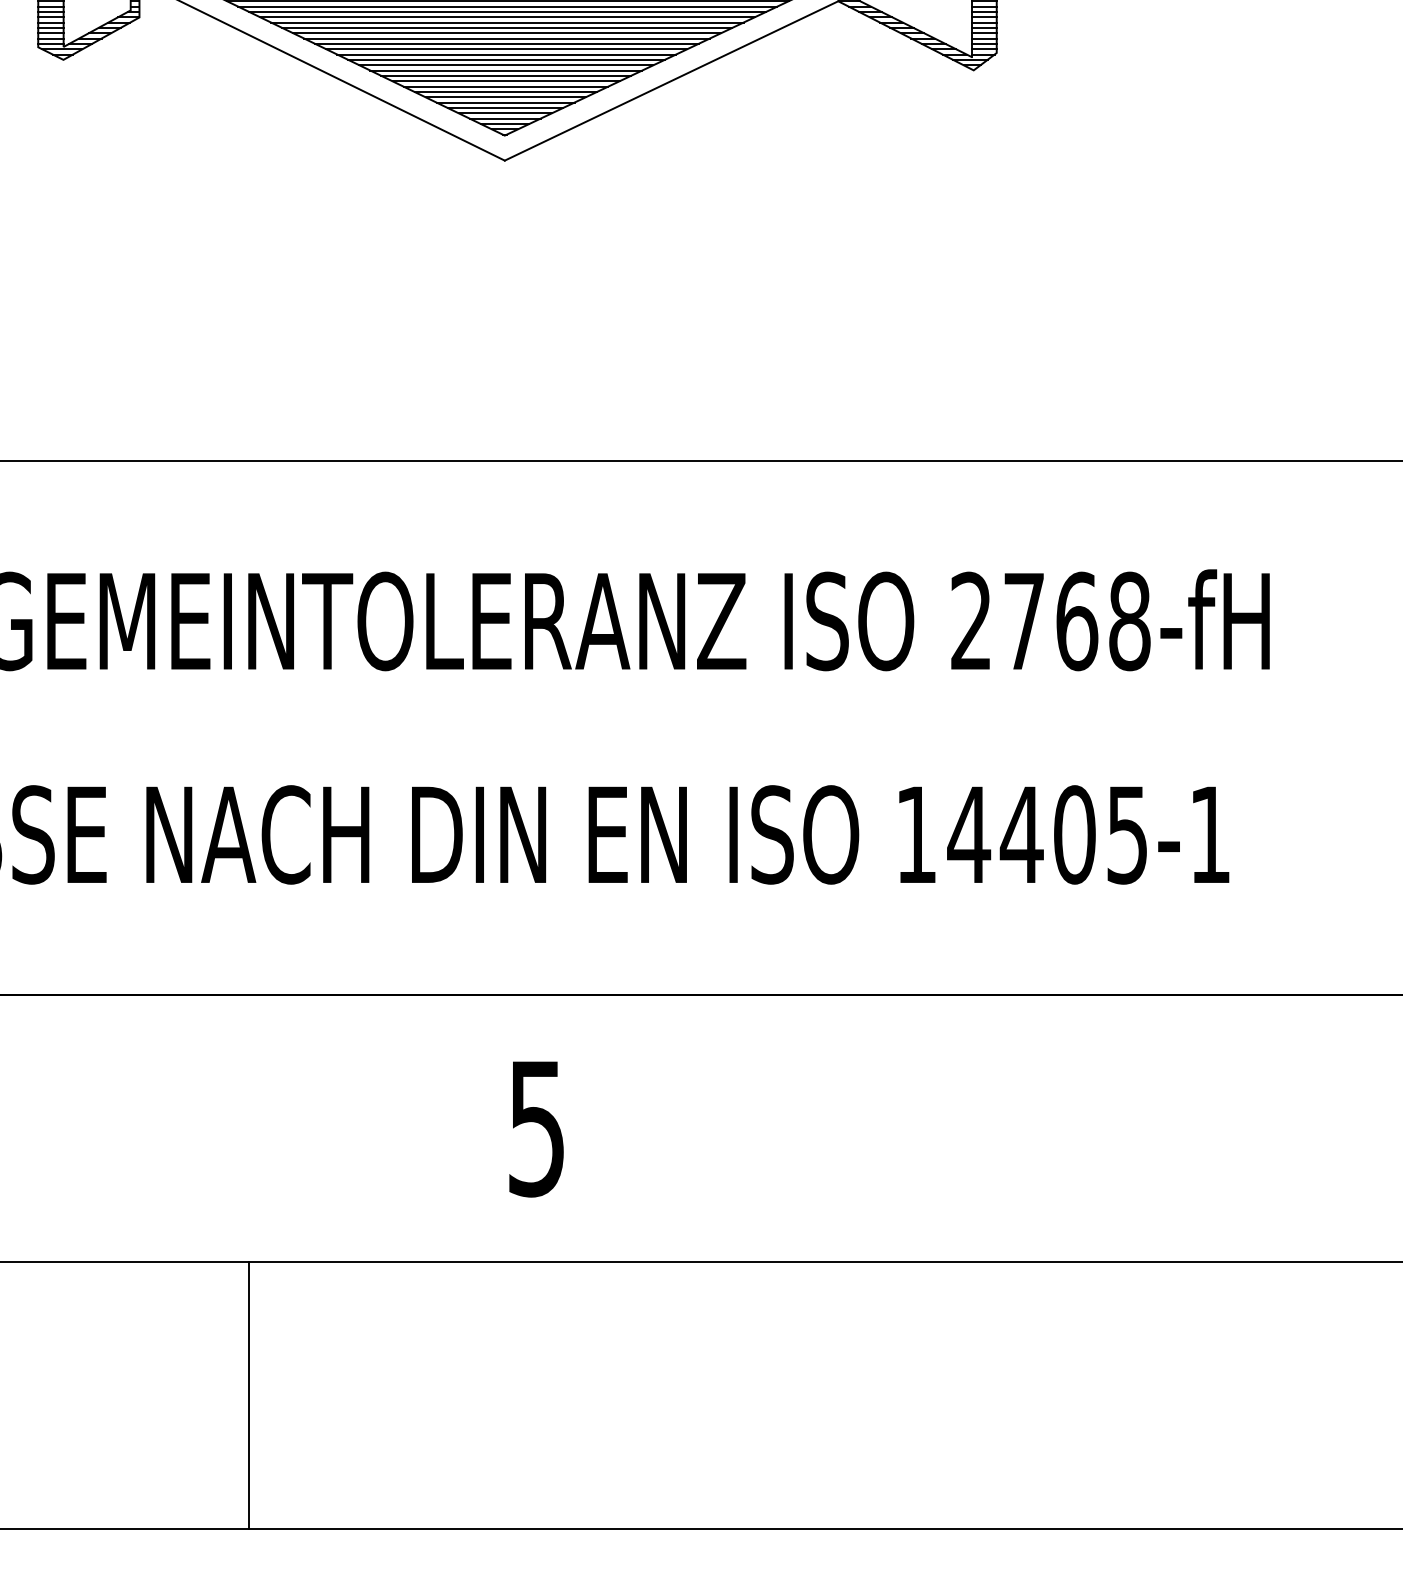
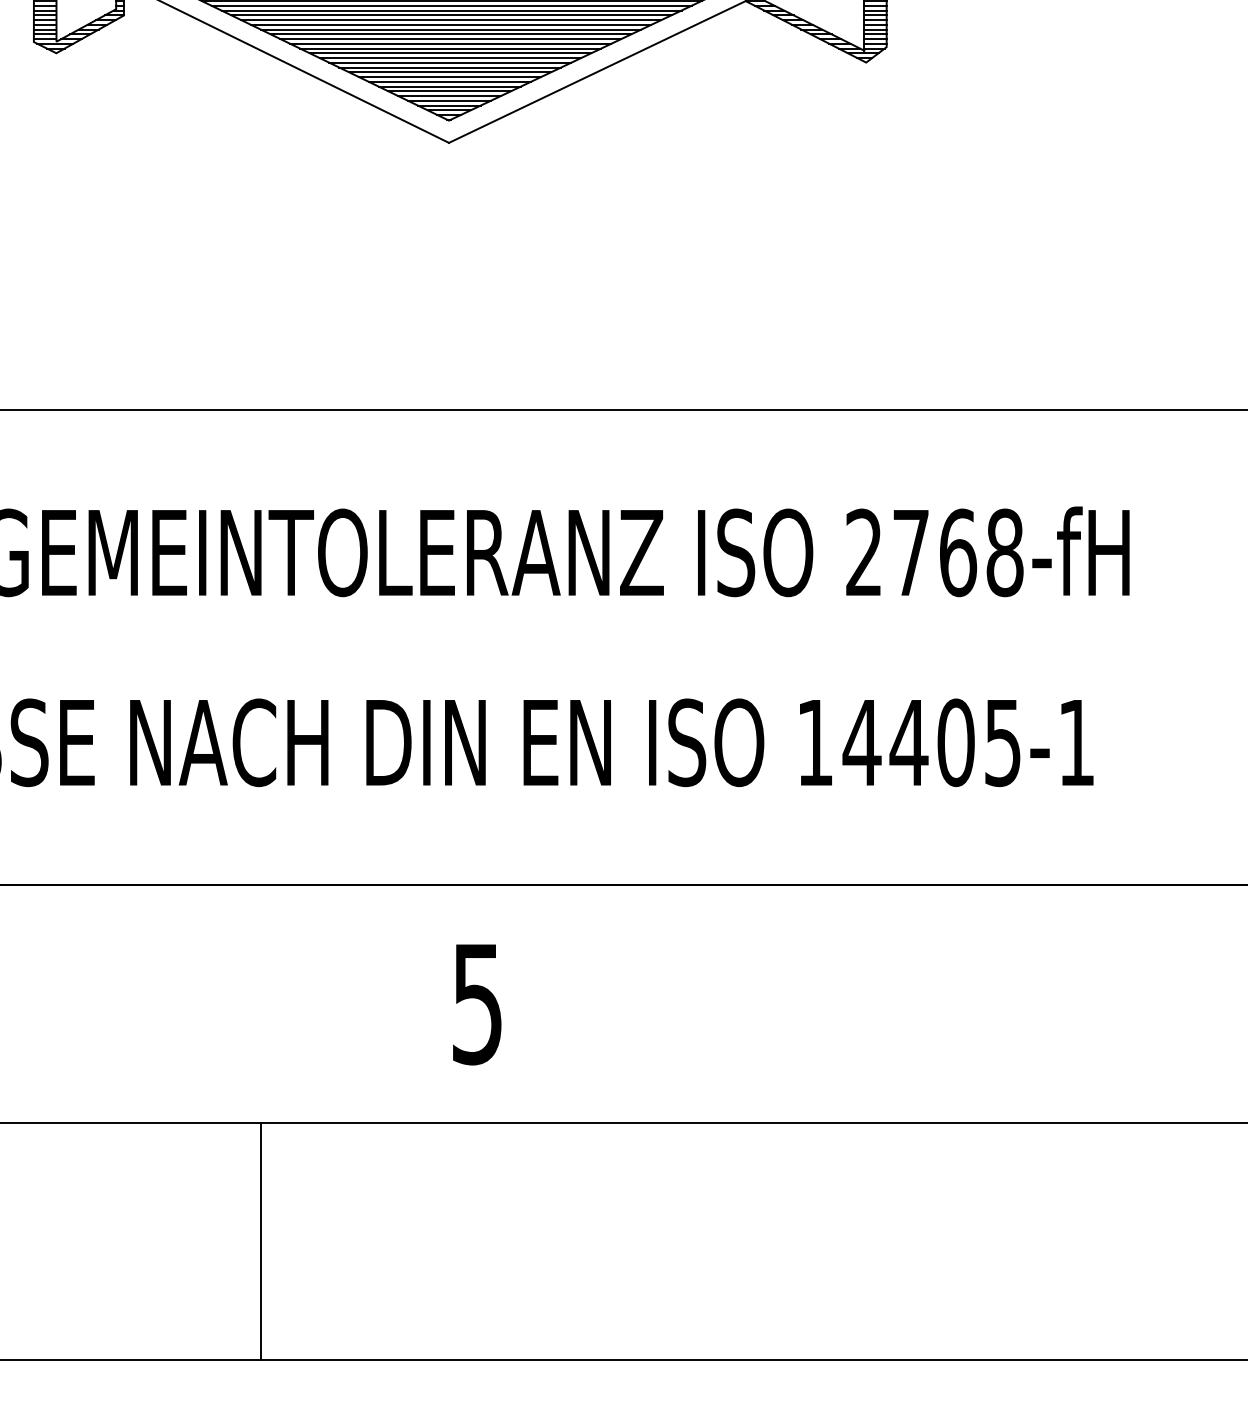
line: (249, 1394) -> (261, 1240), moved

